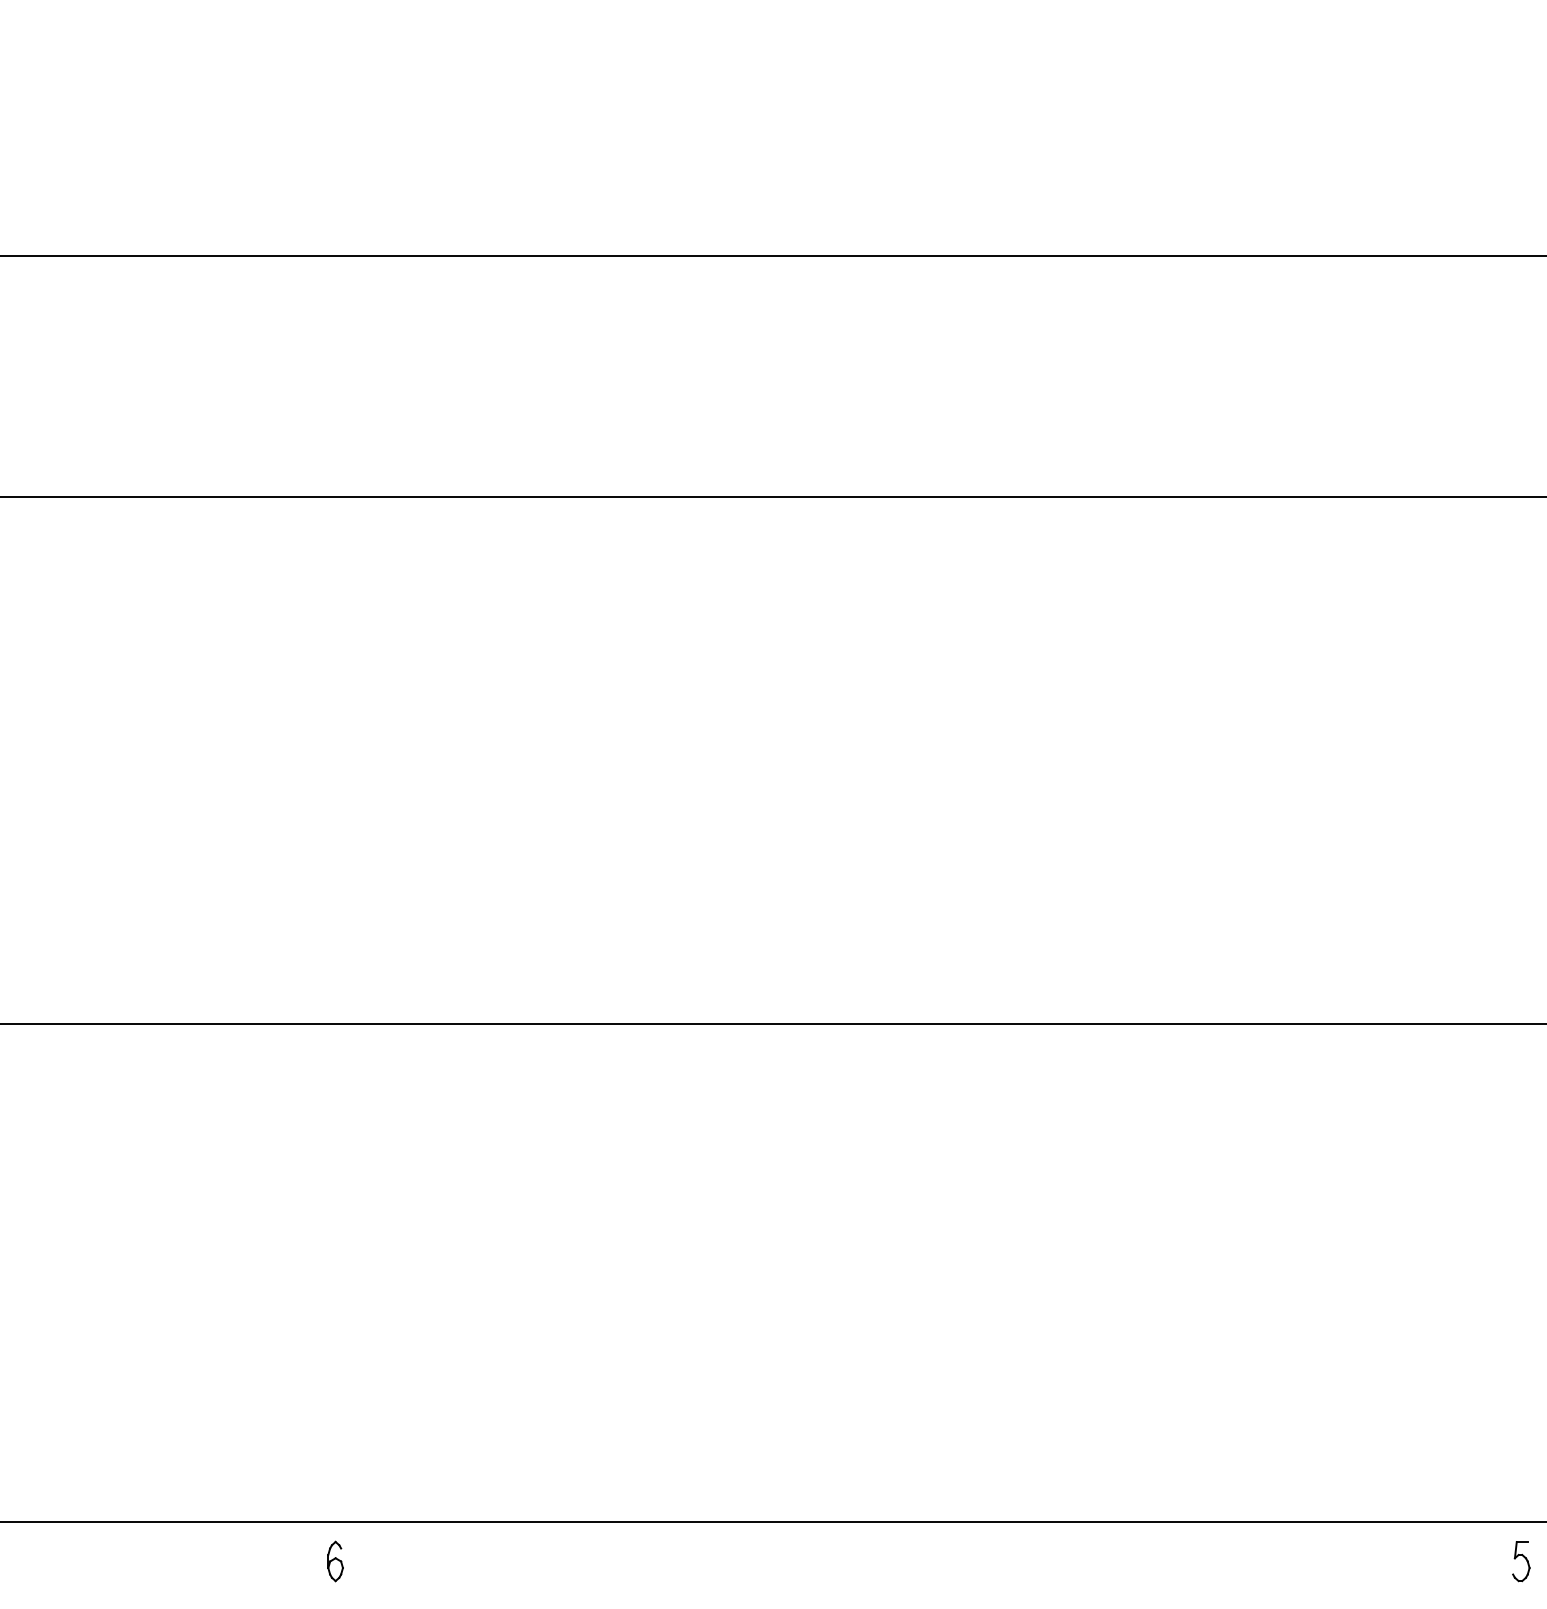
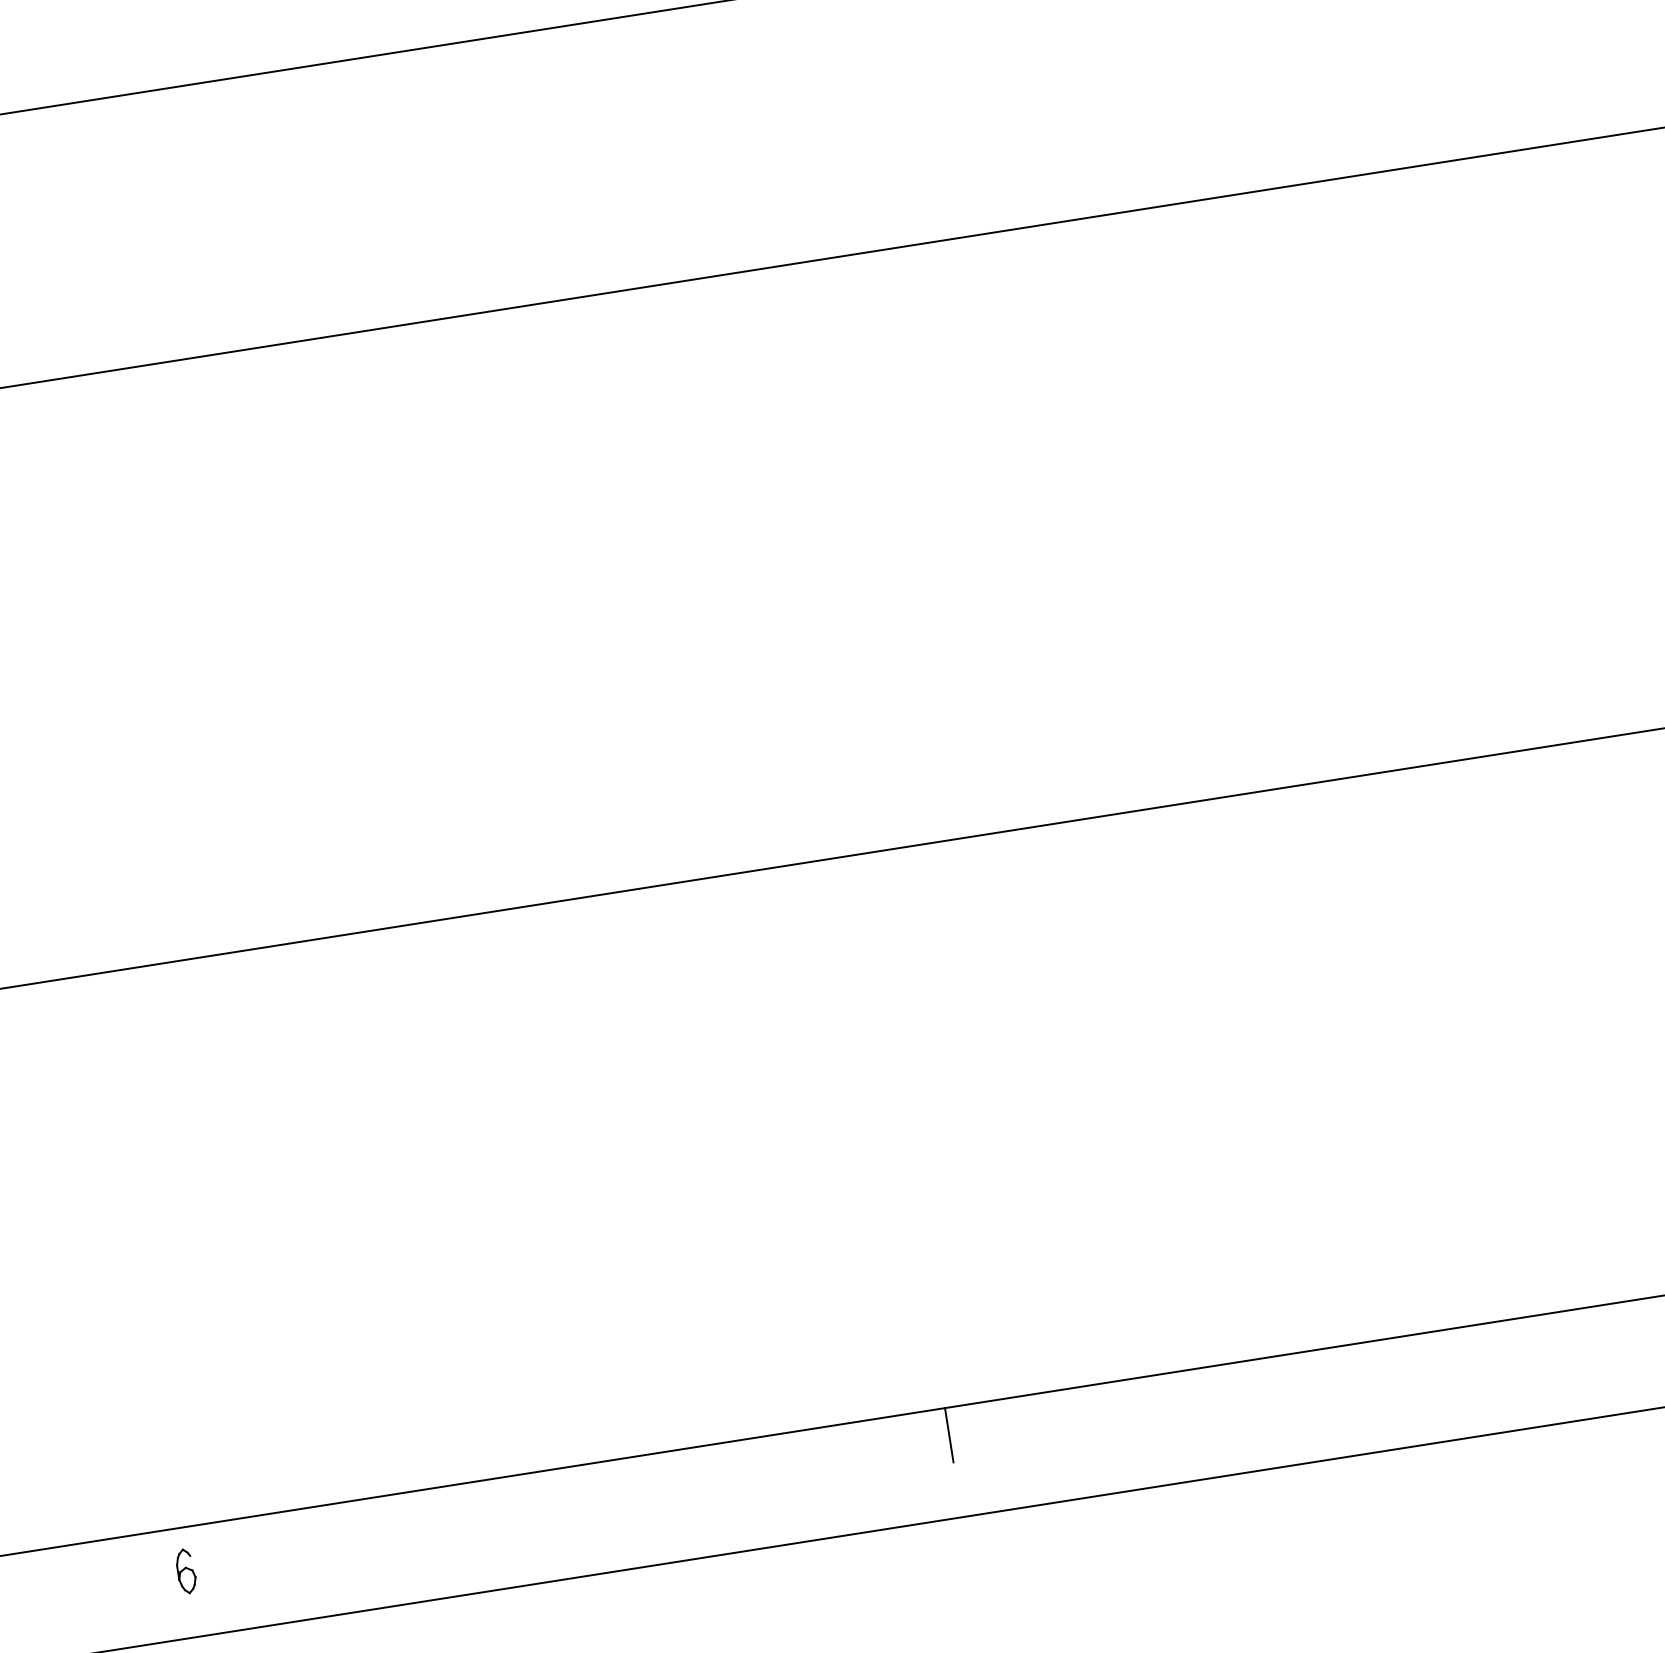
line: (841, 1546) -> (949, 1434), added
part: (335, 1561) -> (186, 1571), moved

